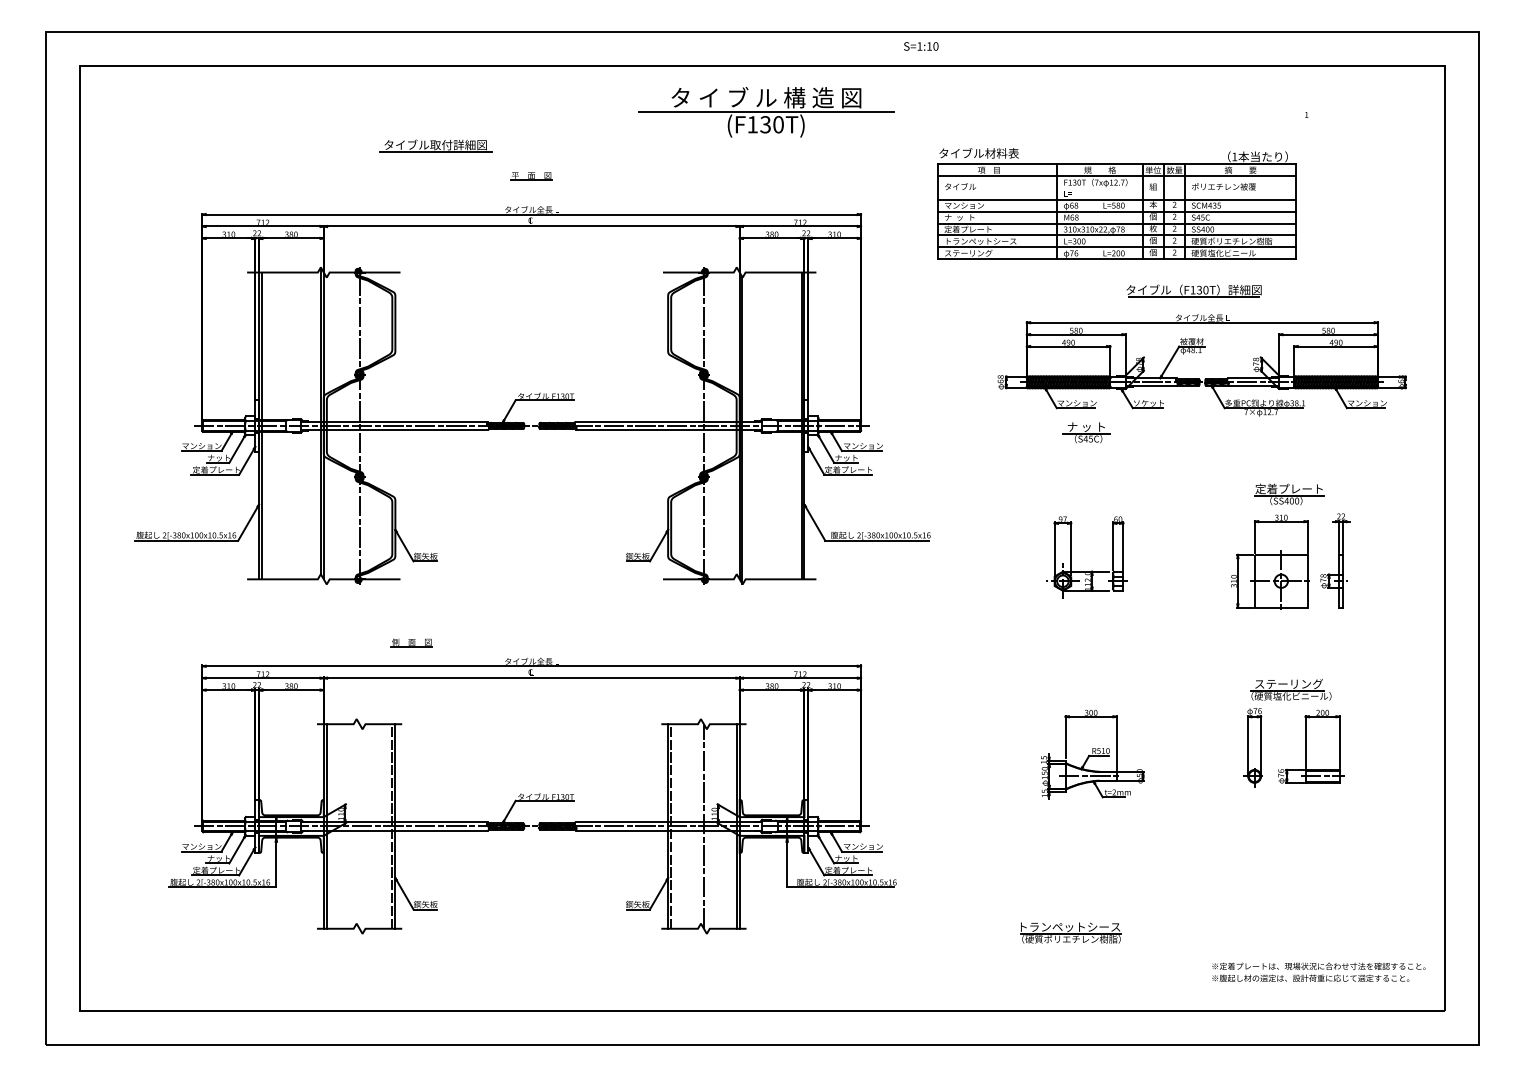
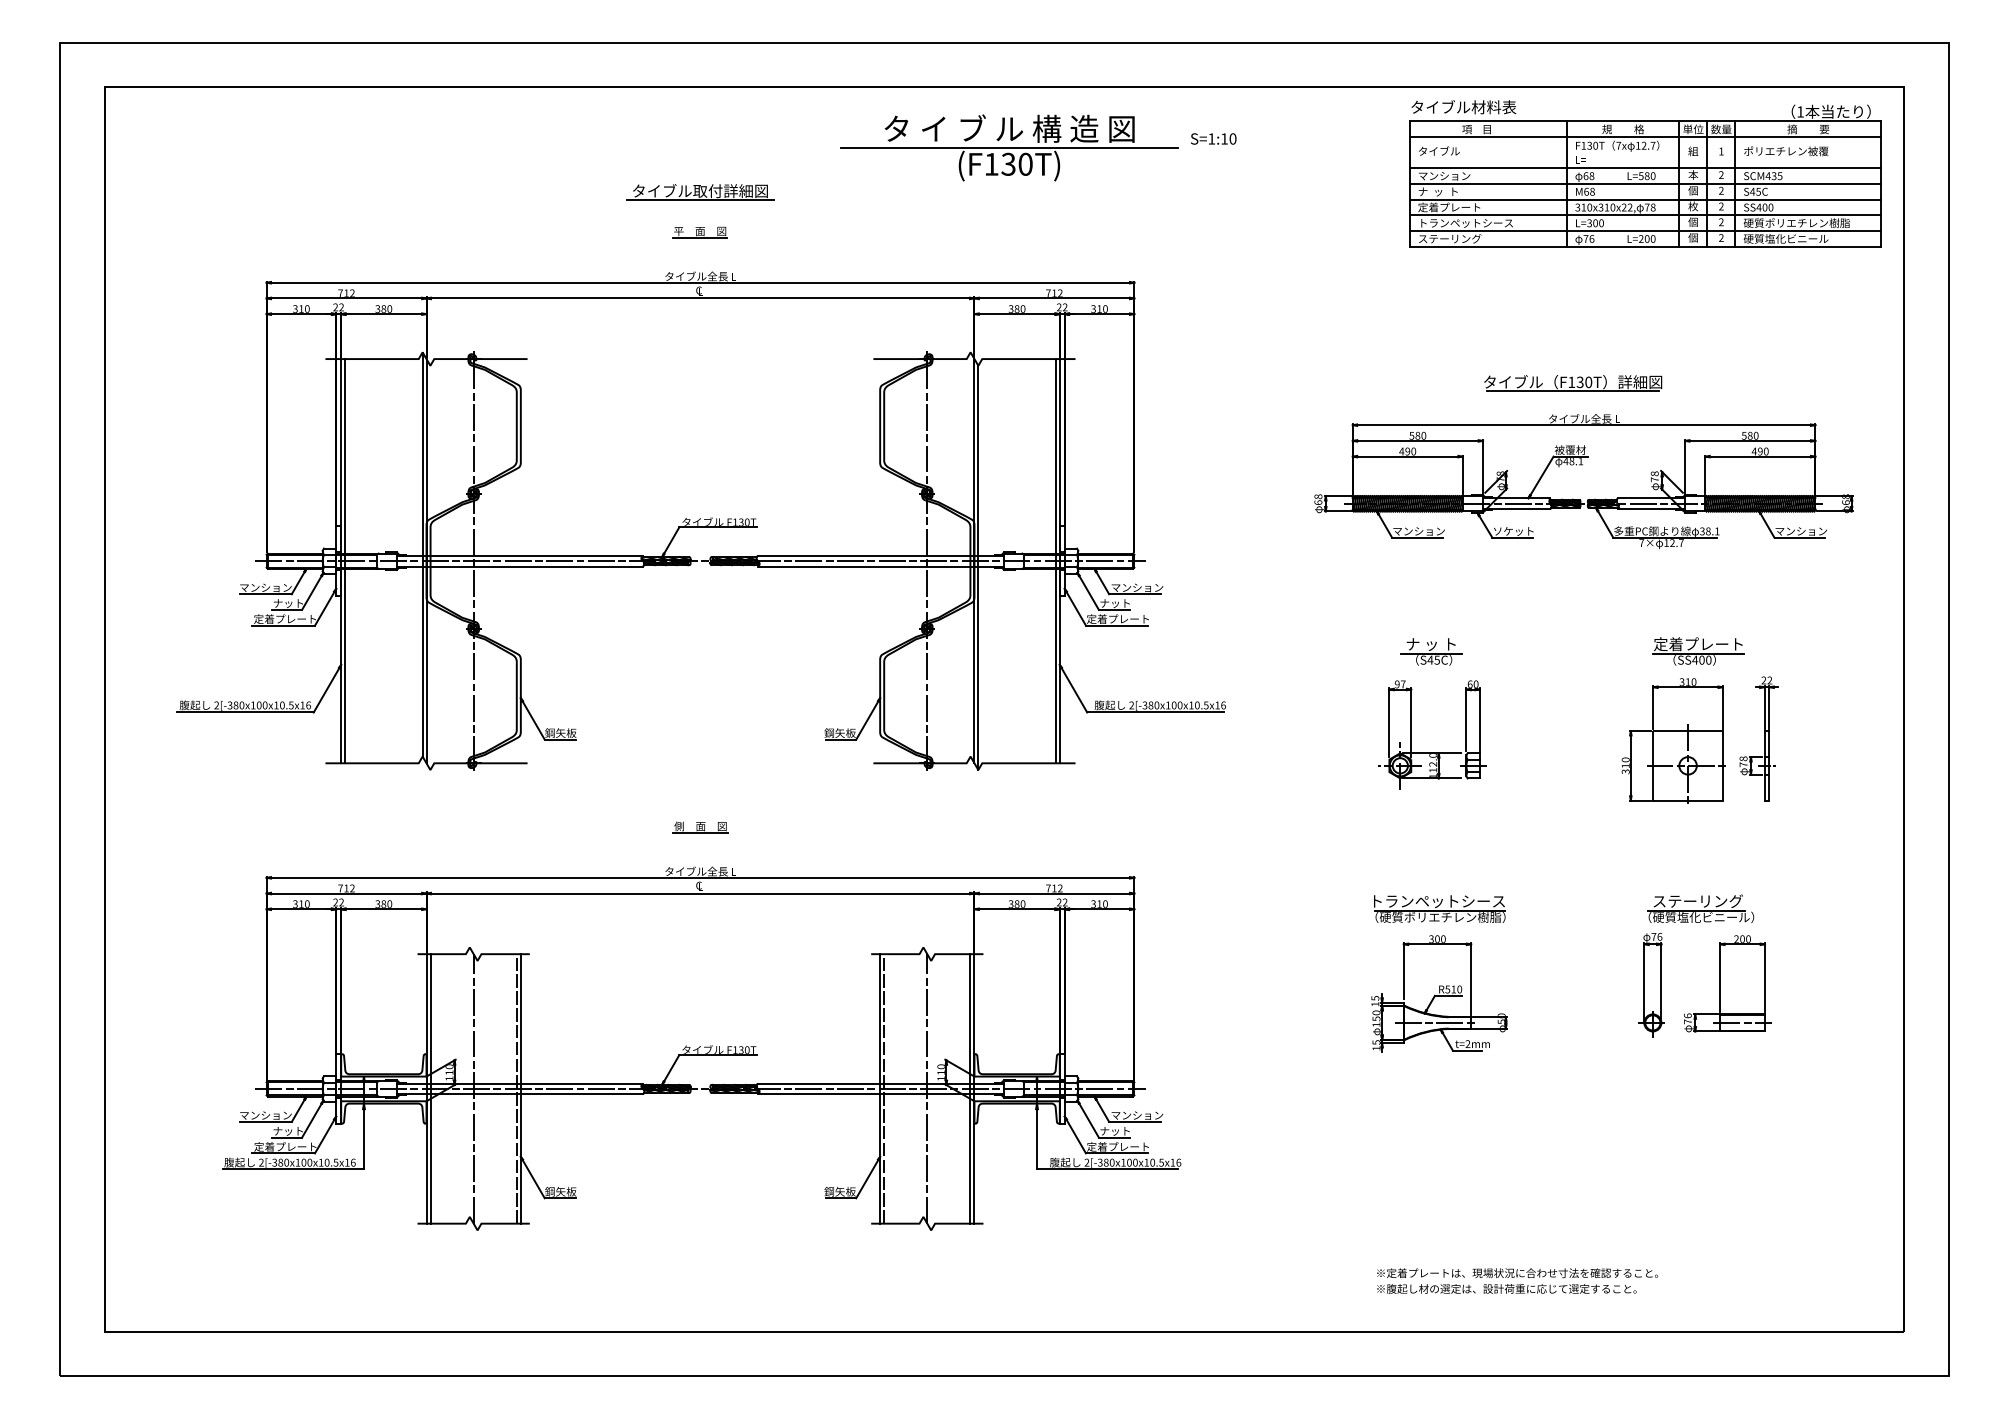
text: (921, 46) -> (1213, 139), moved
part: (435, 145) -> (700, 191), moved
part: (1116, 203) -> (1644, 173), moved
part: (1086, 432) -> (1431, 651), moved
part: (411, 642) -> (700, 826), moved
line: (359, 826) -> (473, 1088), added
part: (1070, 932) -> (1439, 908), moved
text: (1318, 971) -> (1517, 1279), moved

